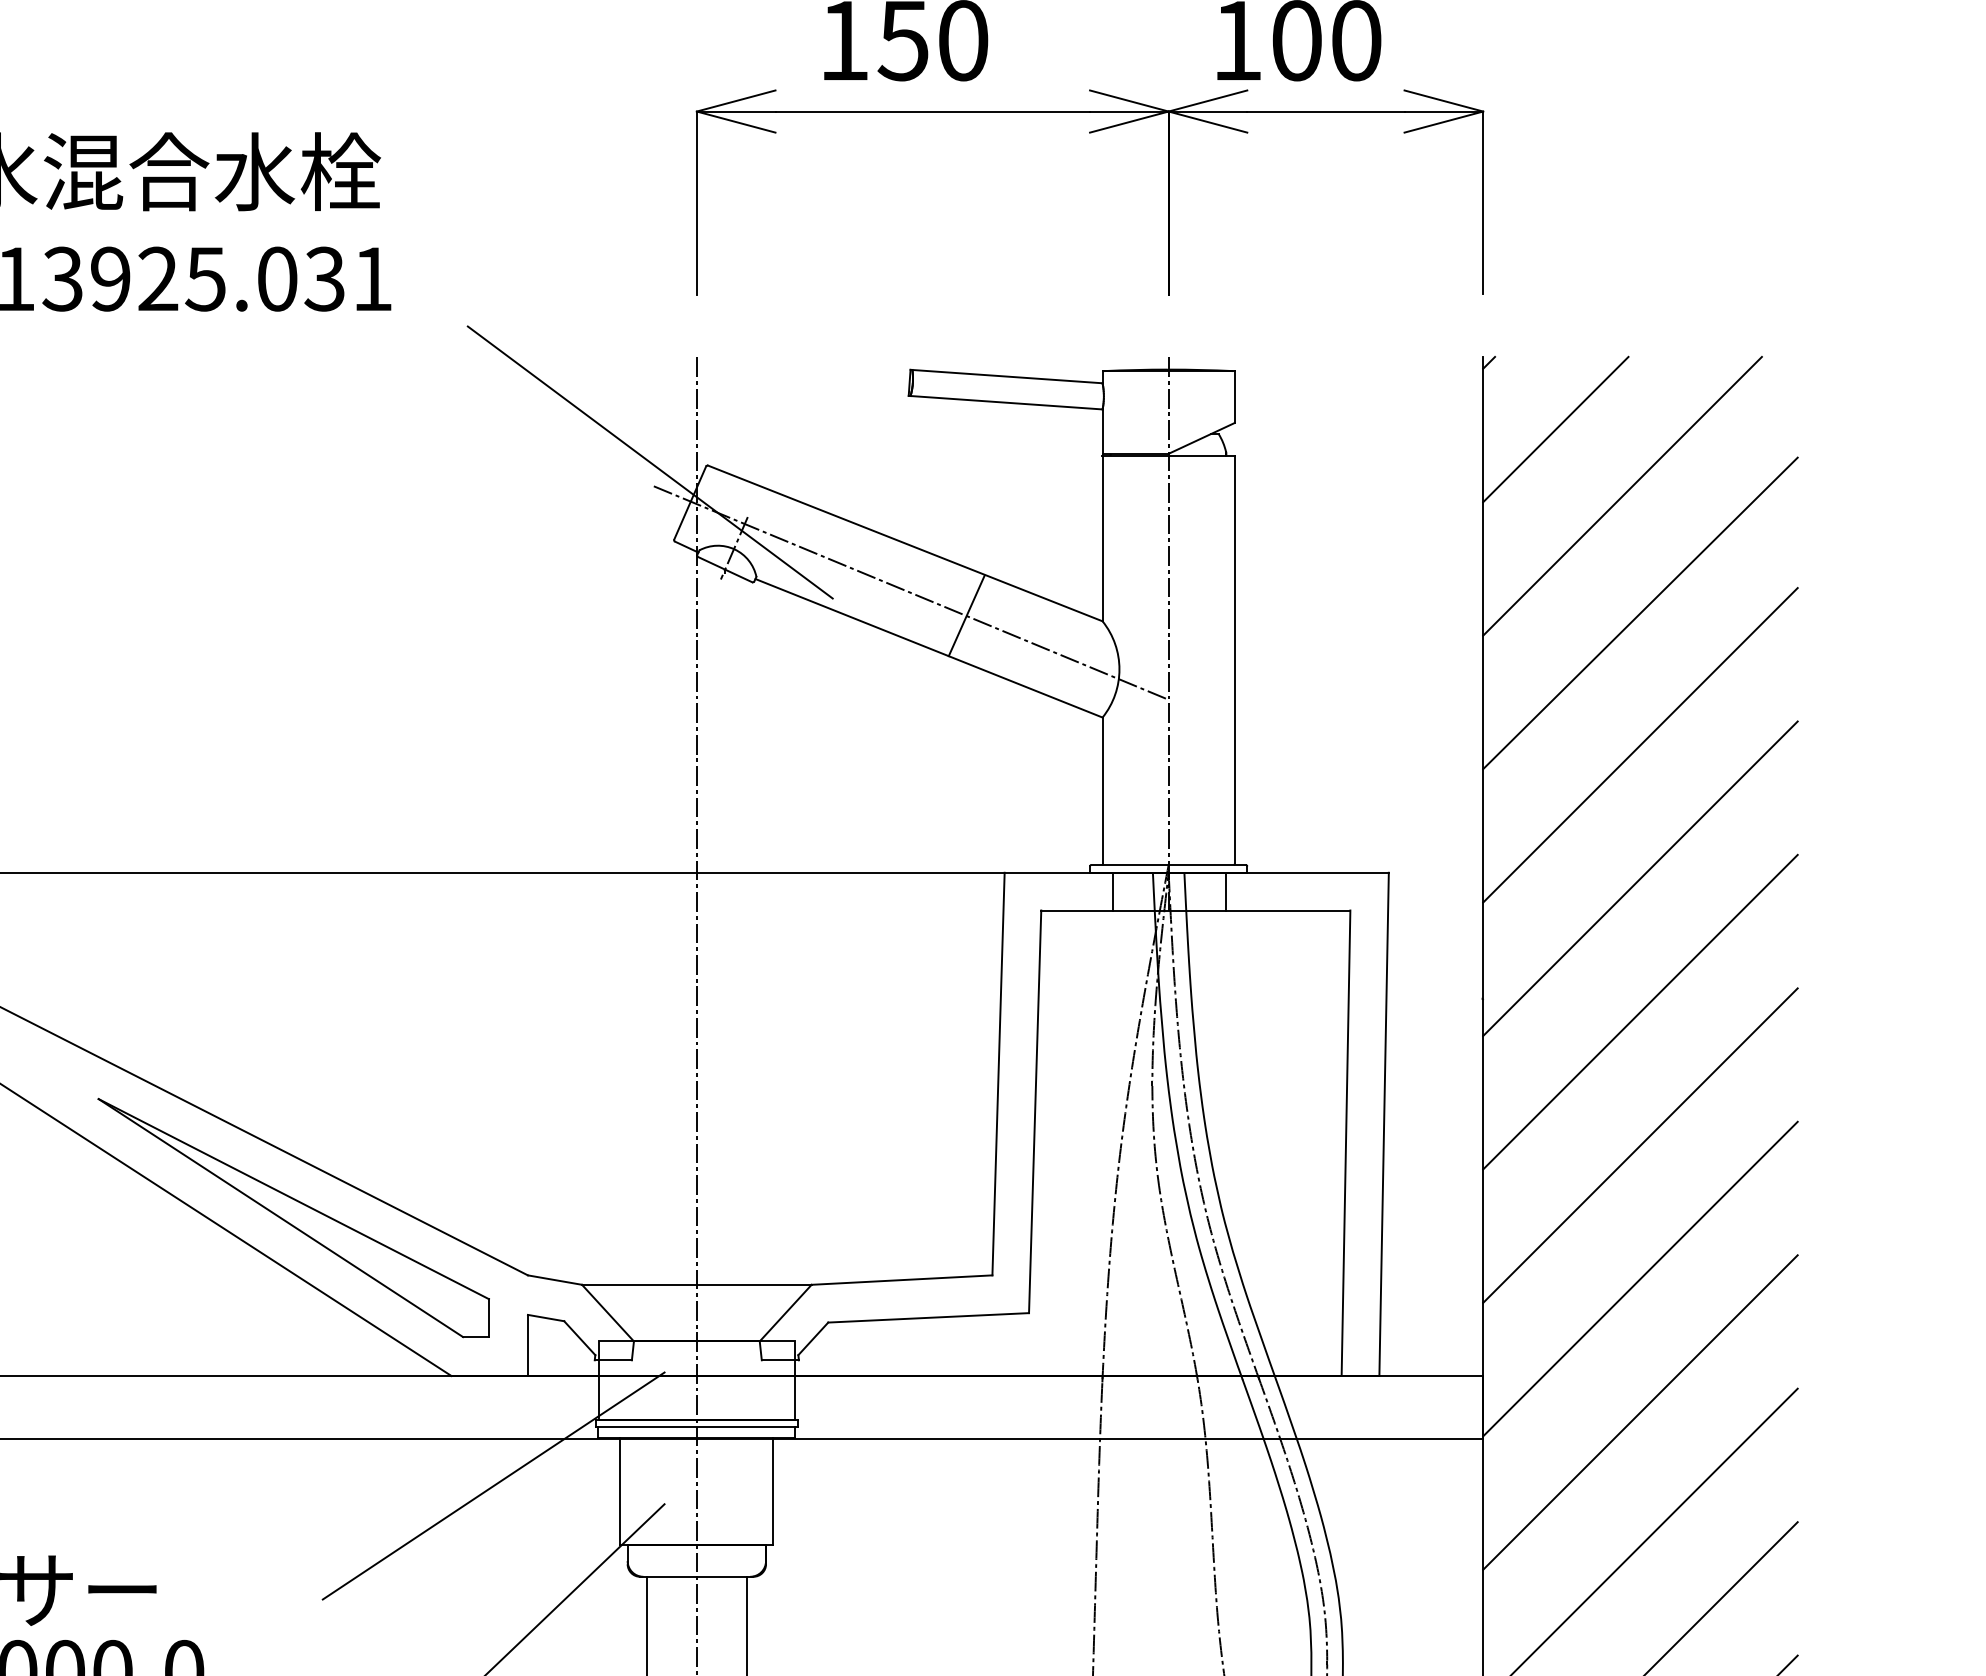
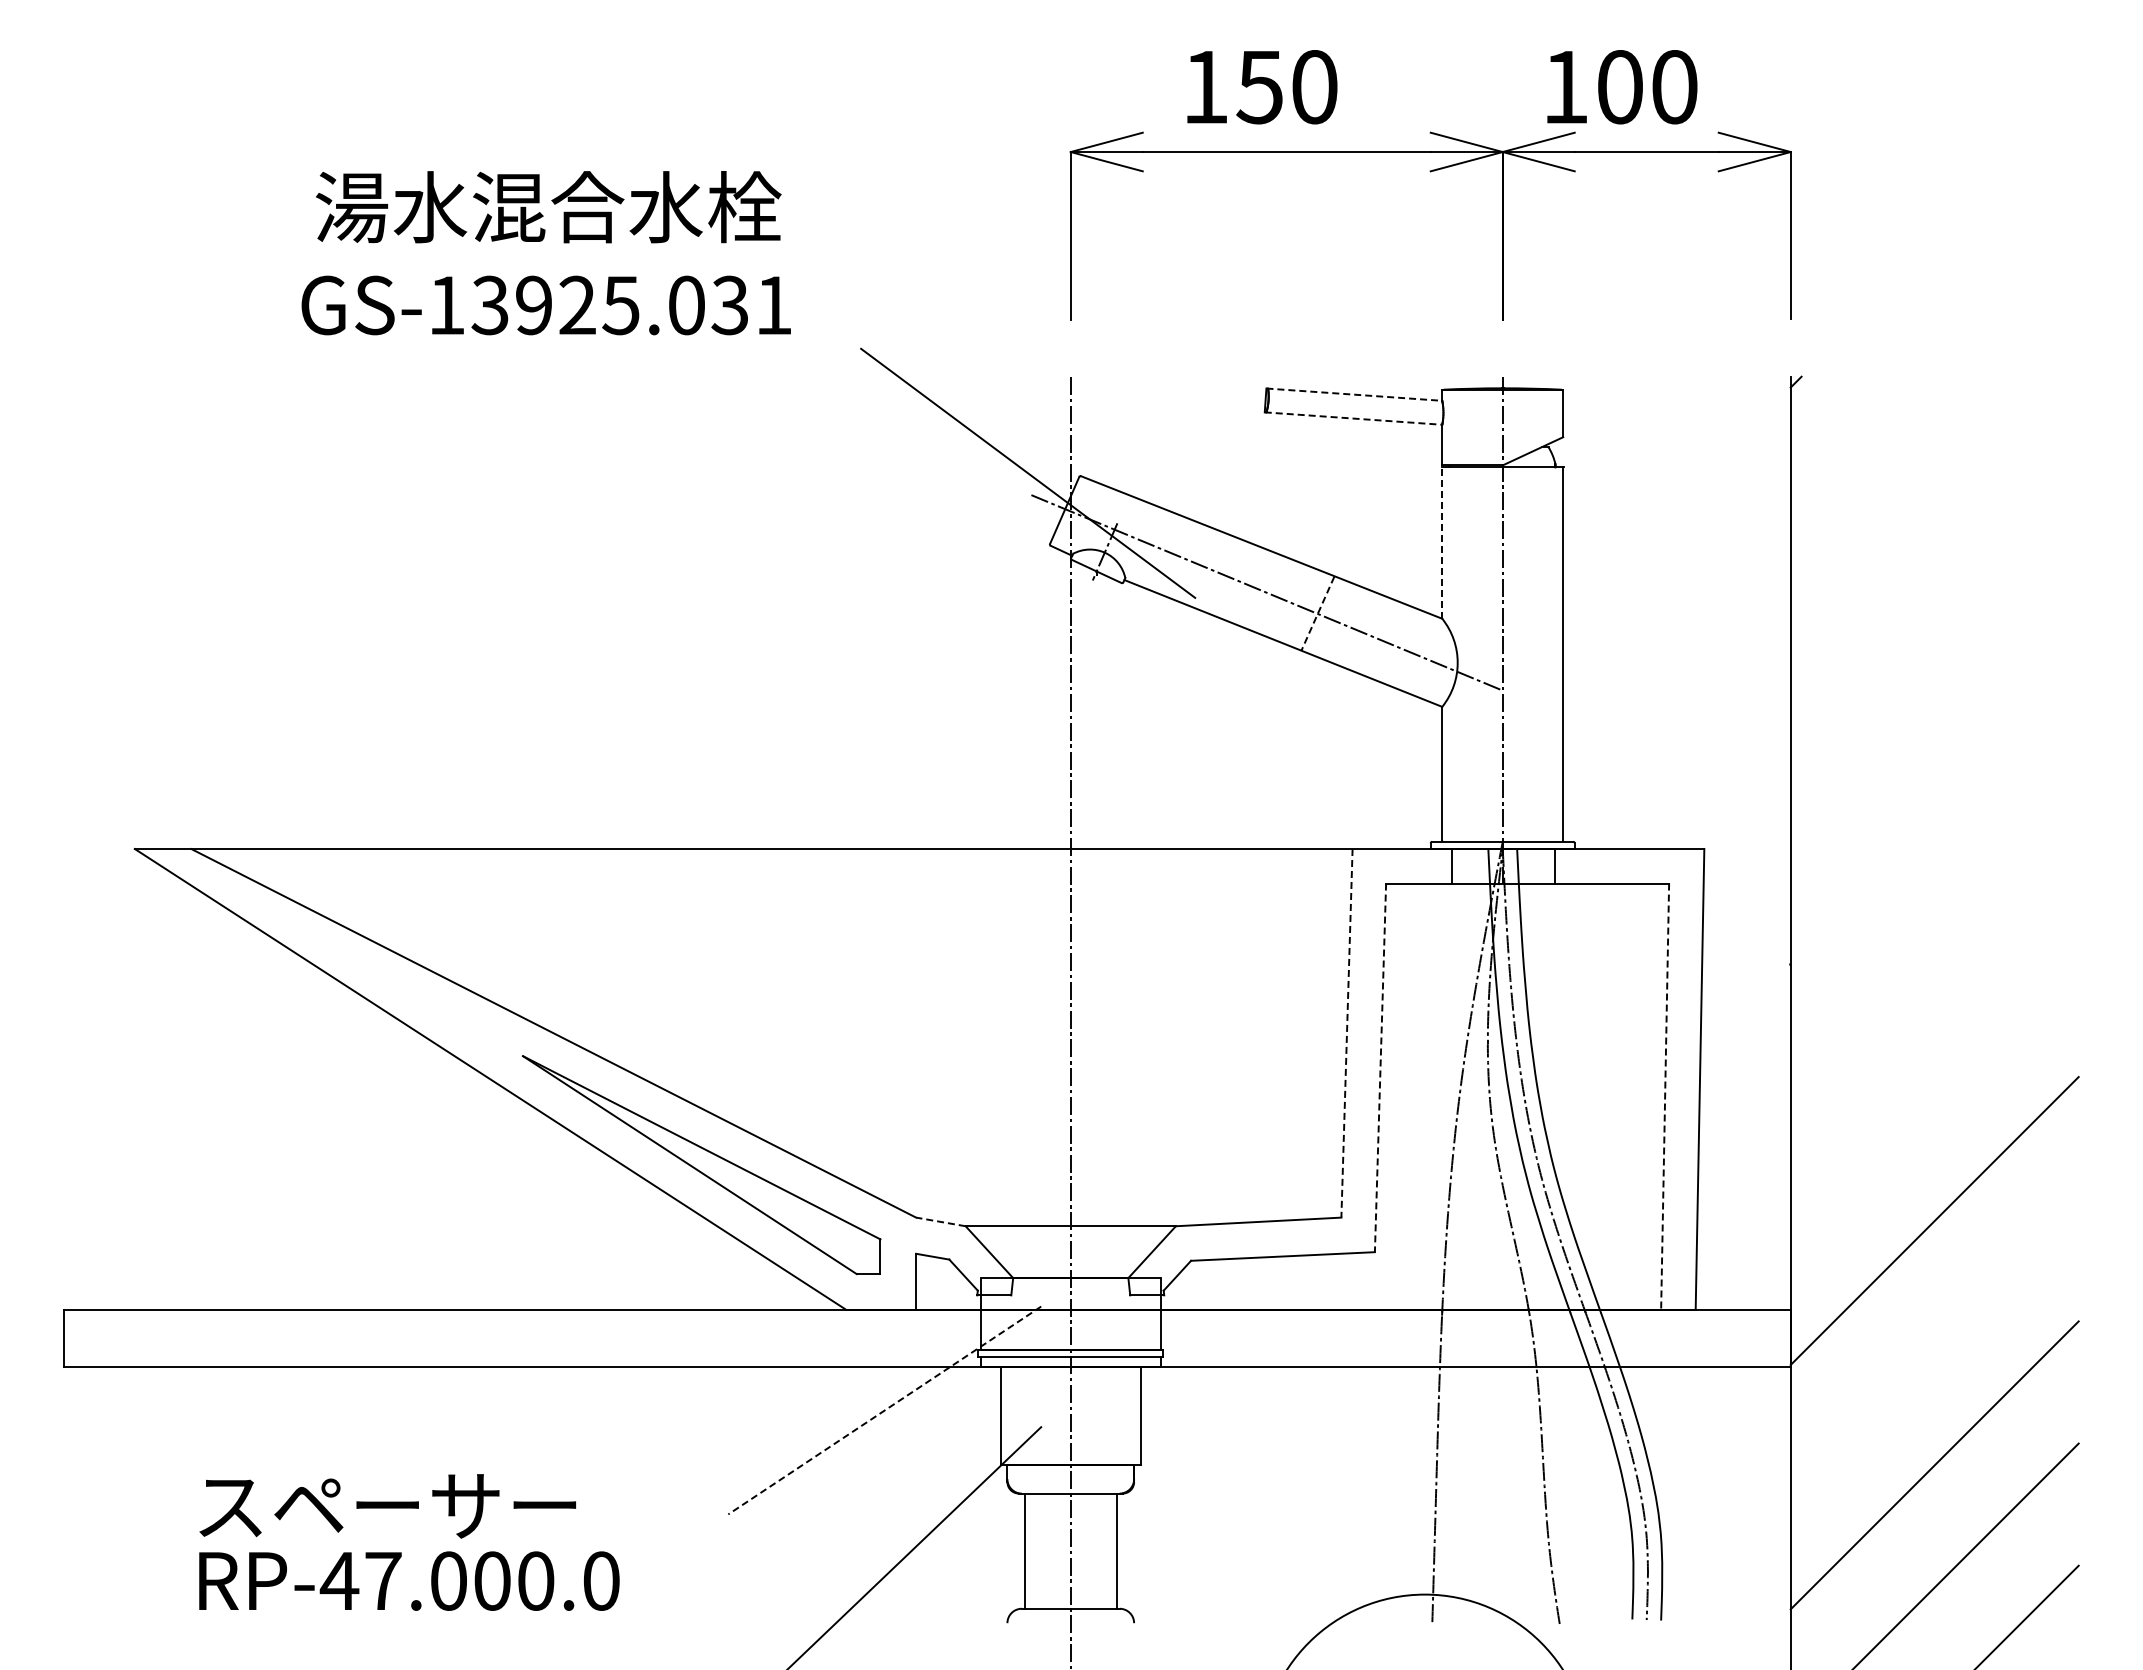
line: (1006, 376) -> (1354, 394), solid -> dashed
line: (1005, 402) -> (1353, 418), solid -> dashed
line: (1555, 428) -> (1856, 442), removed
line: (1621, 495) -> (1917, 503), removed
line: (1102, 539) -> (1442, 543), solid -> dashed
line: (1640, 613) -> (1934, 611), removed
line: (966, 616) -> (1317, 614), solid -> dashed
line: (1640, 745) -> (1934, 732), removed
line: (1640, 878) -> (1934, 854), removed
line: (1640, 1012) -> (1934, 976), removed
line: (998, 1074) -> (1346, 1033), solid -> dashed
line: (1035, 1112) -> (1380, 1068), solid -> dashed
line: (1346, 1143) -> (1665, 1096), solid -> dashed
line: (1640, 1145) -> (1934, 1098), removed
line: (554, 1279) -> (940, 1221), solid -> dashed
line: (1640, 1412) -> (1934, 1343), removed
line: (493, 1486) -> (884, 1410), solid -> dashed

